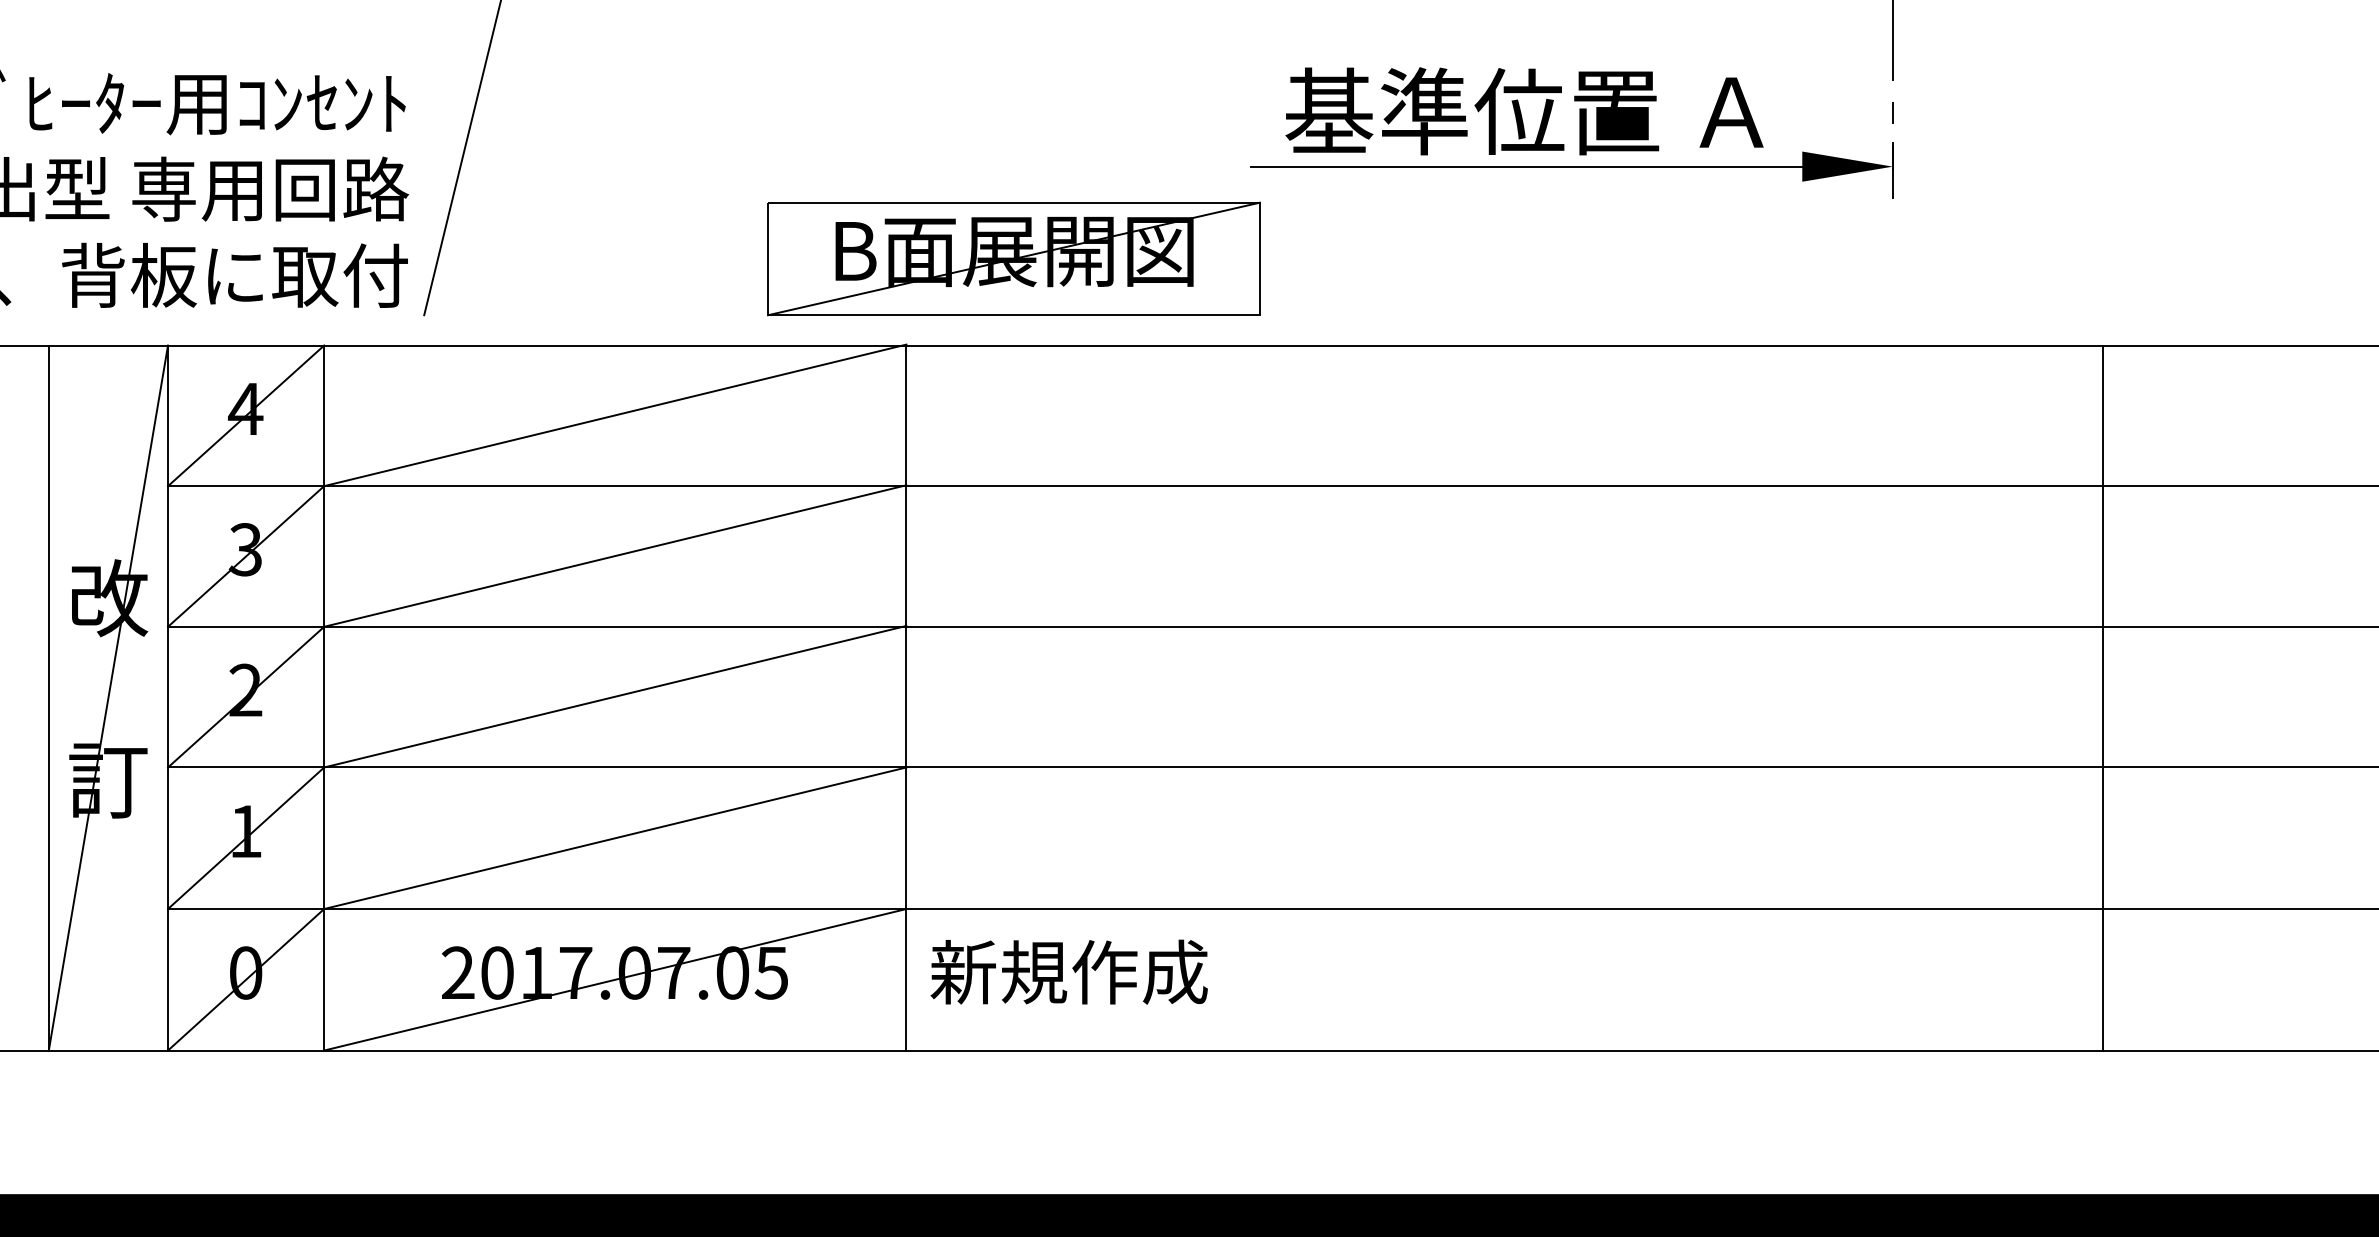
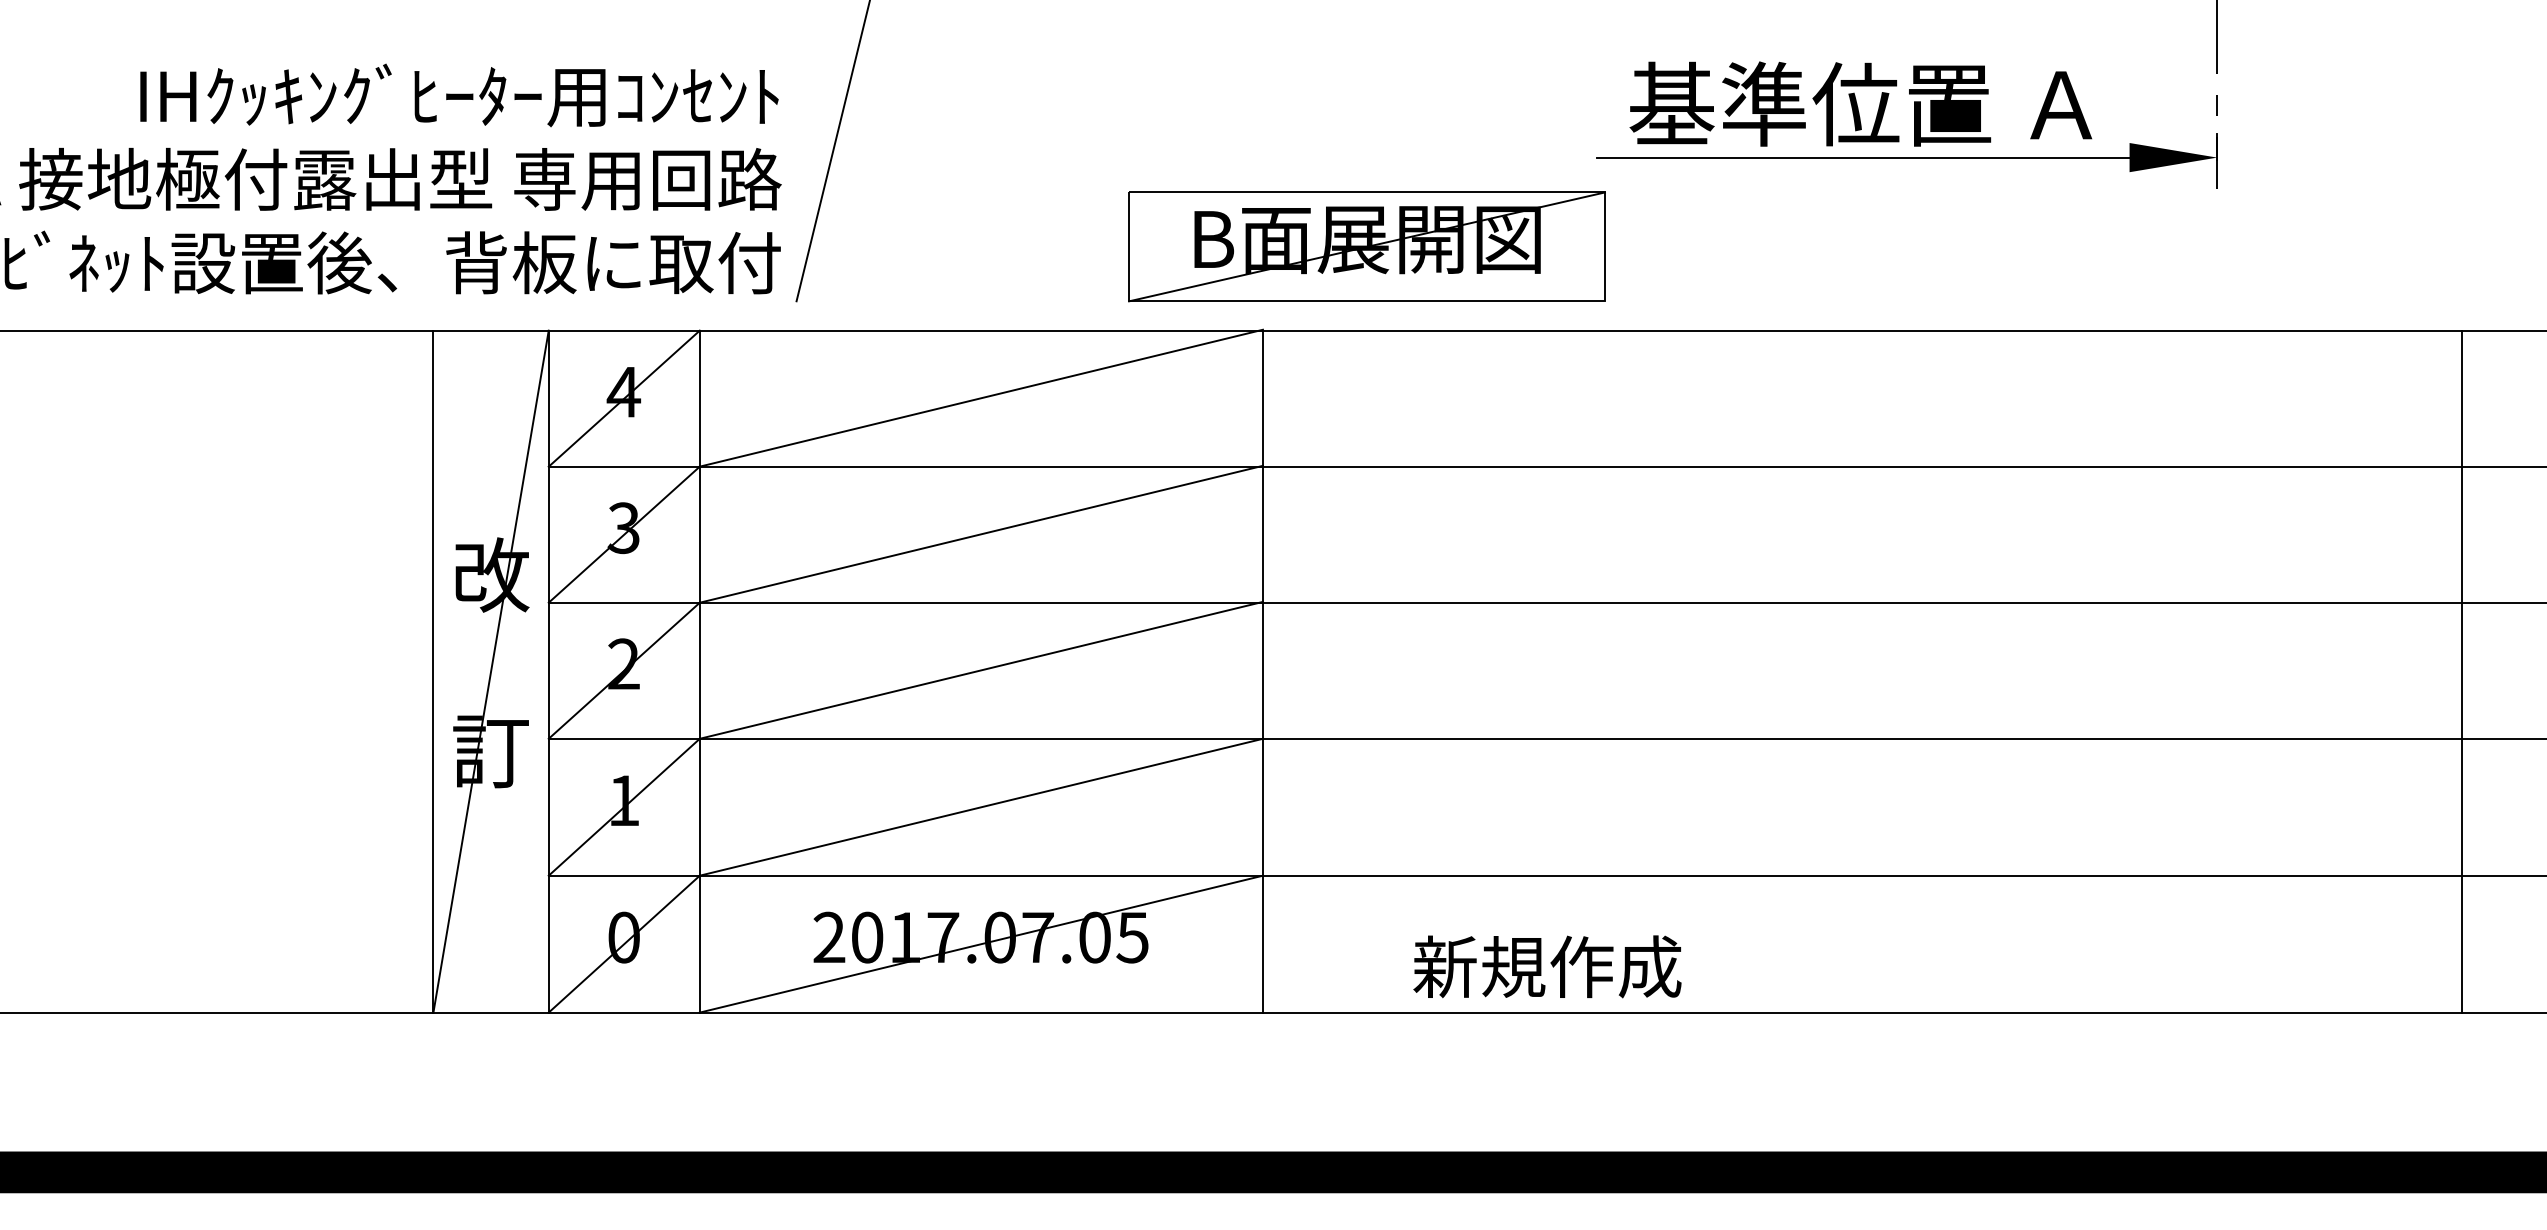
line: (2103, 697) -> (2461, 671), moved
text: (1069, 971) -> (1547, 966), moved

